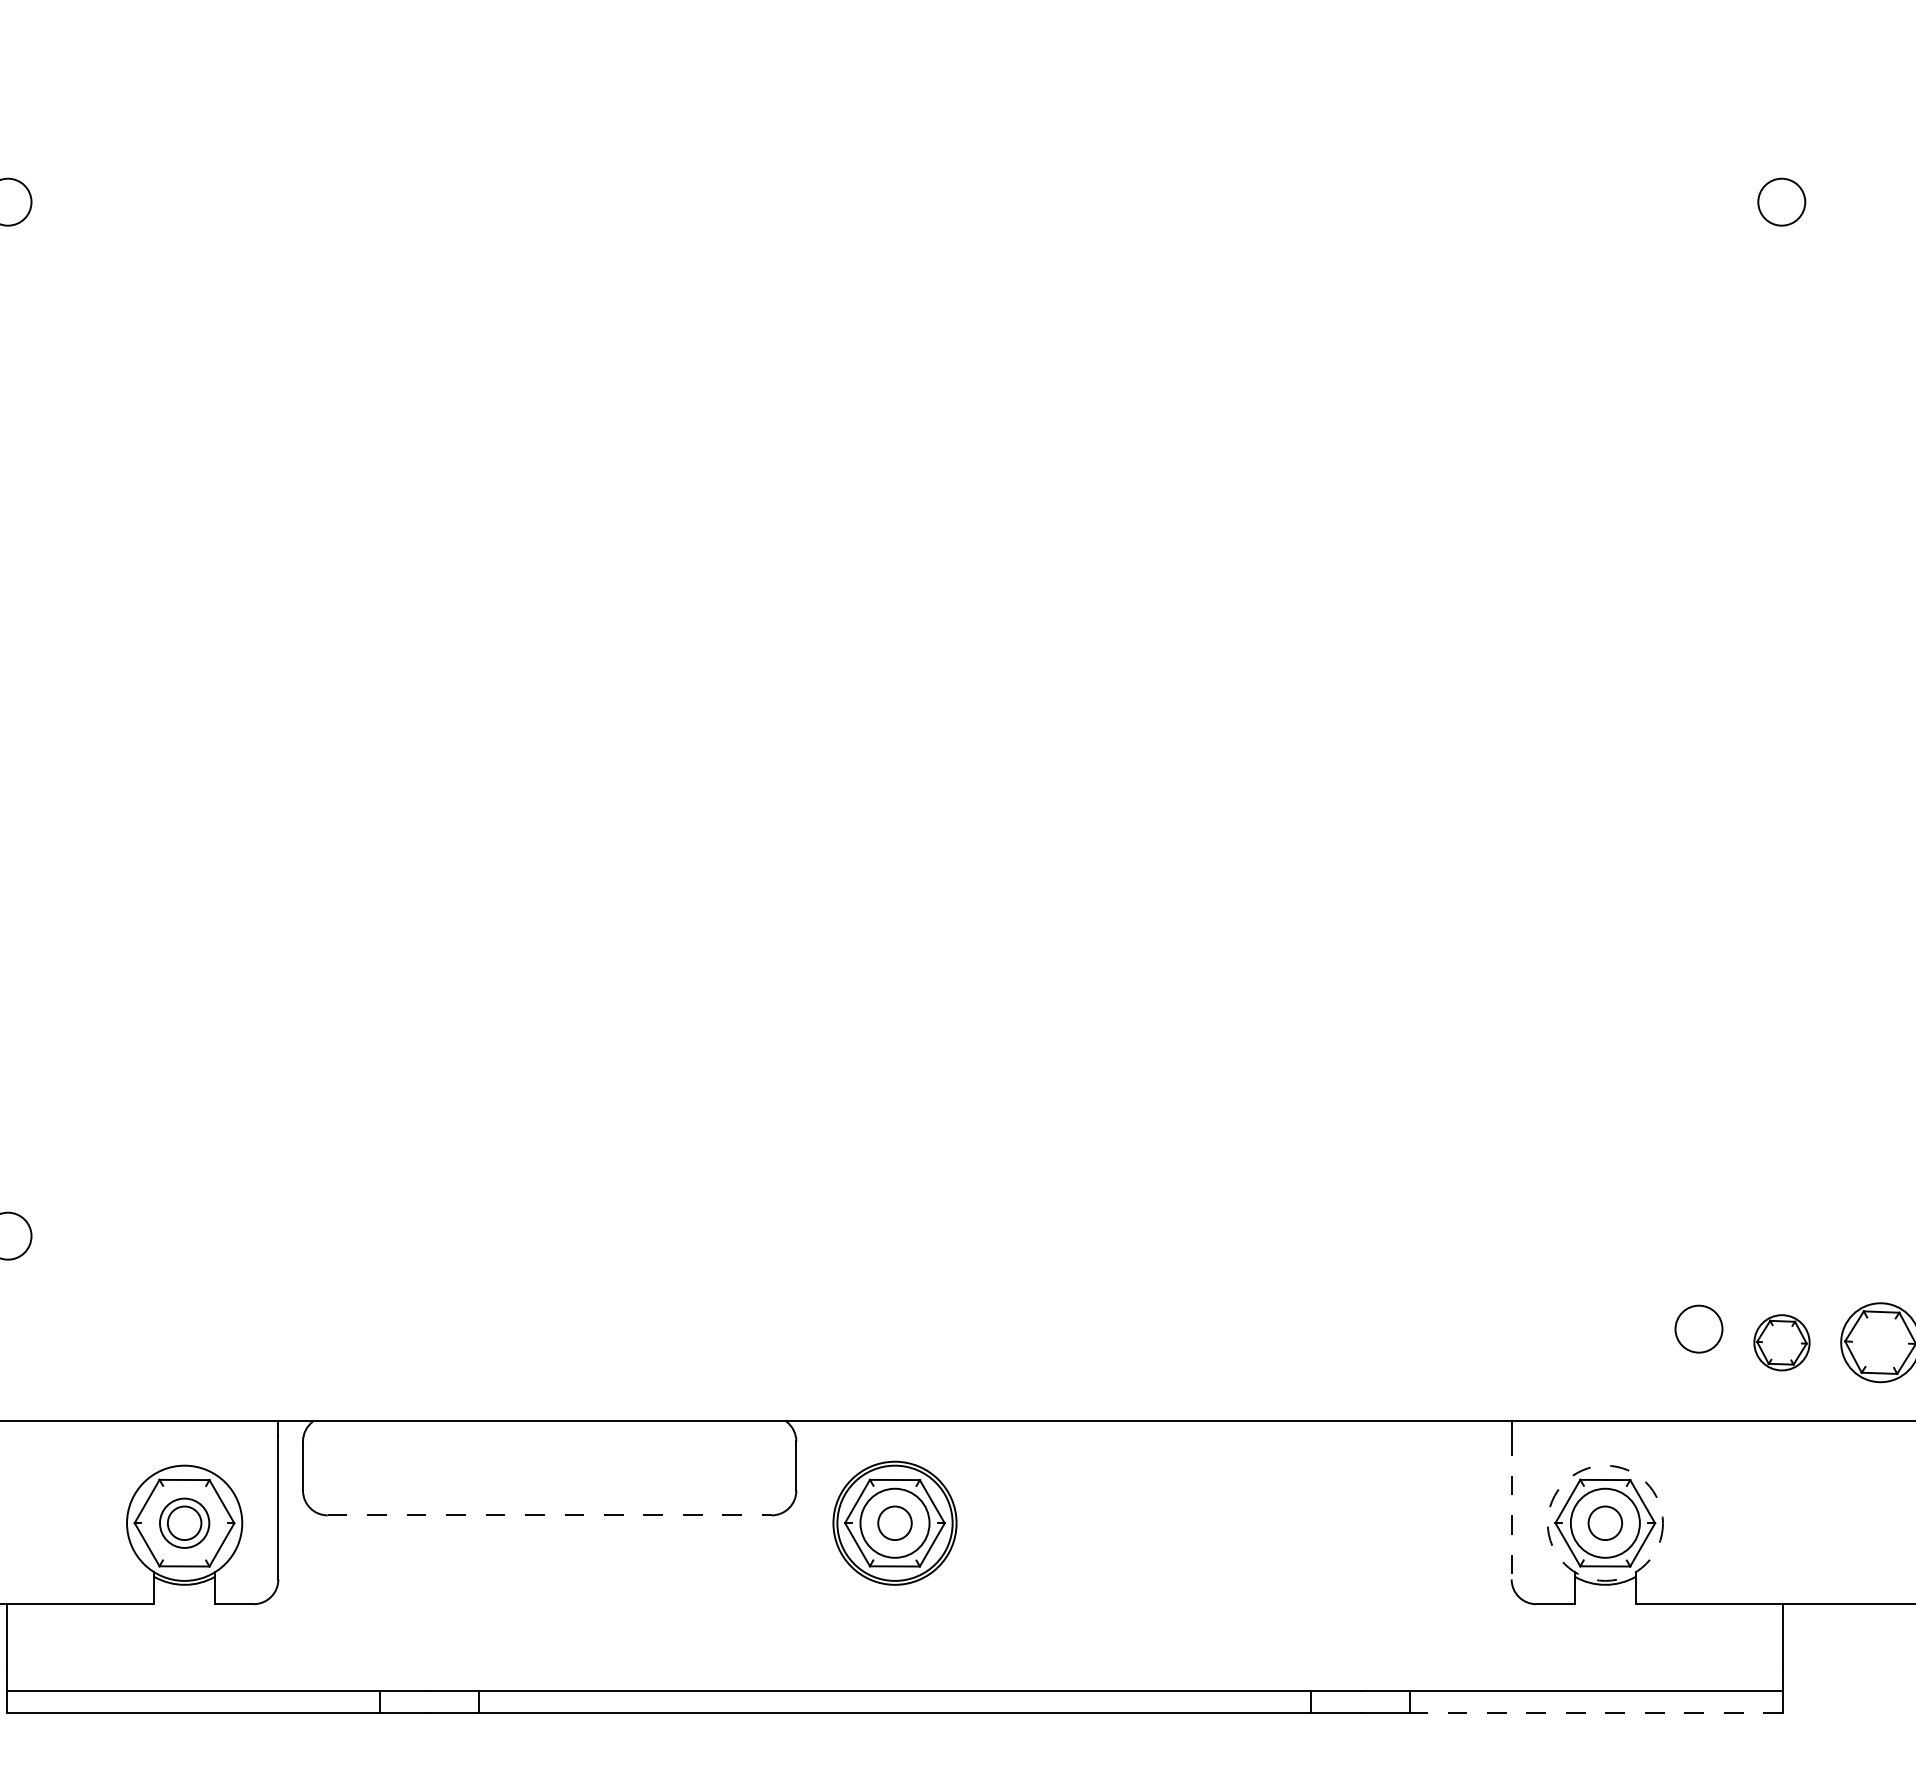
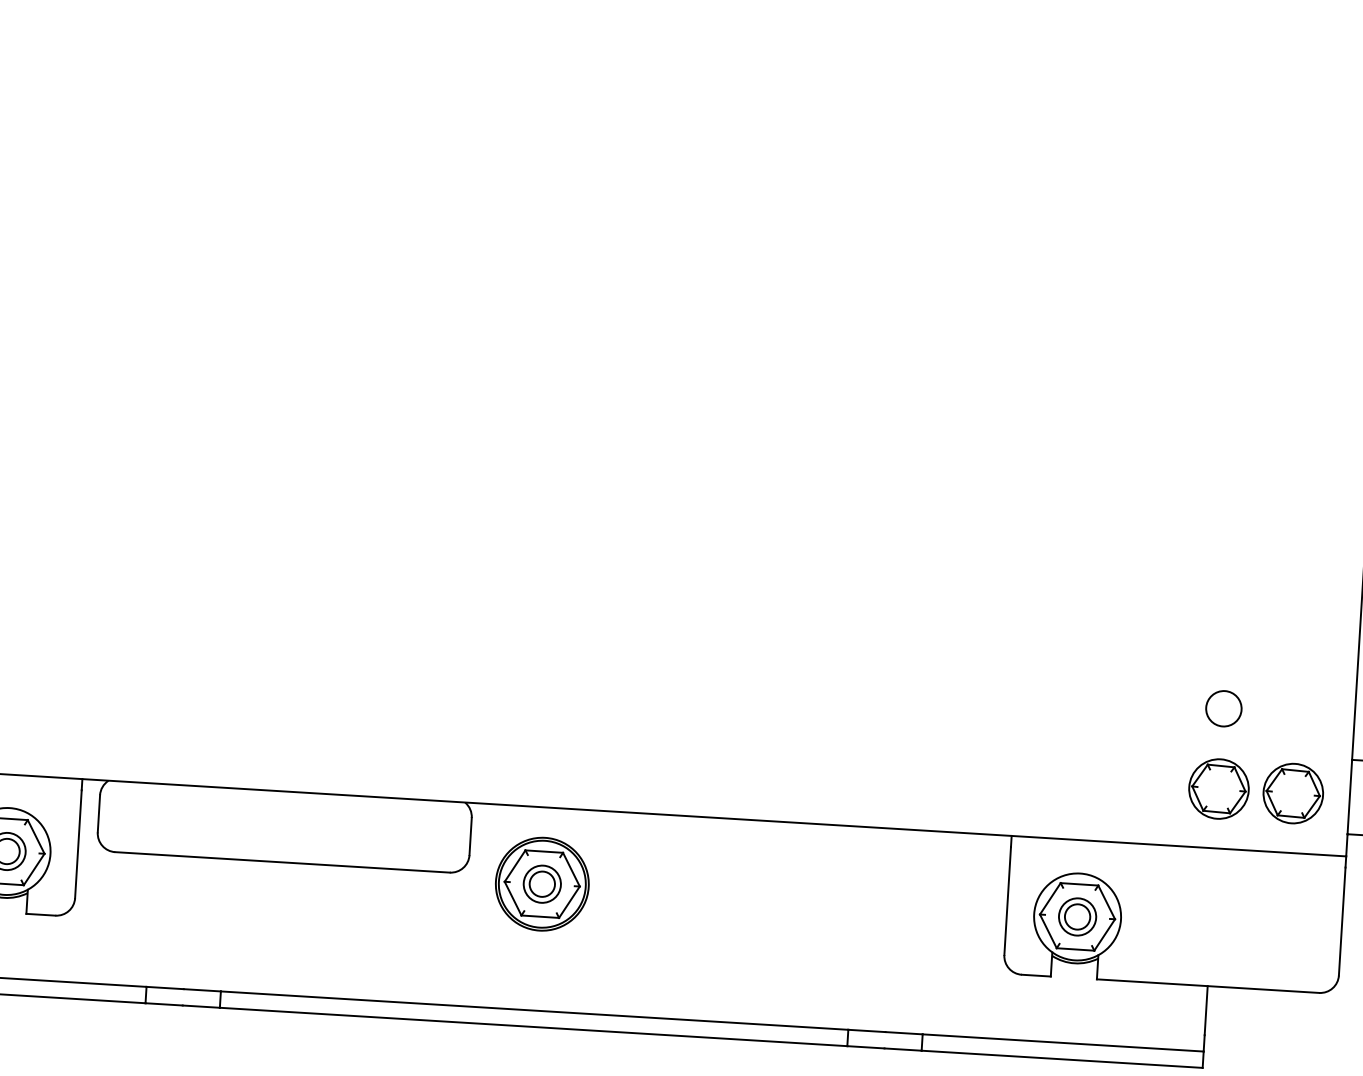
circle: (1698, 1328) -> (1223, 708), moved
part: (1781, 1342) -> (1218, 788), size x1.43
line: (1511, 1507) -> (1007, 900), dashed -> solid
line: (549, 1515) -> (282, 862), dashed -> solid
circle: (894, 1522) -> (541, 883), size x0.71
circle: (1605, 1522) -> (1077, 916), dashed -> solid
circle: (1605, 1522) -> (1077, 916), size x0.71
line: (1596, 1712) -> (1062, 1059), dashed -> solid

